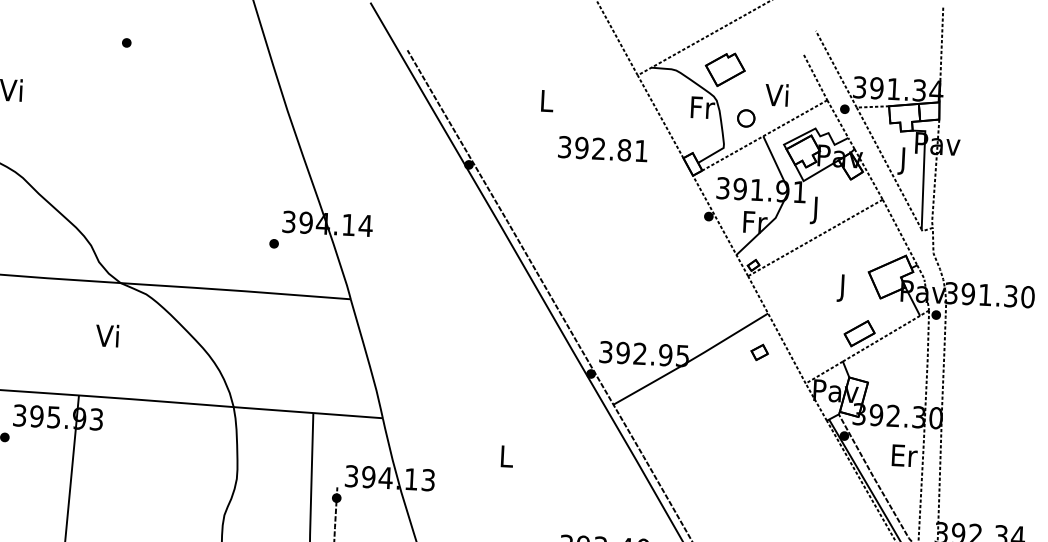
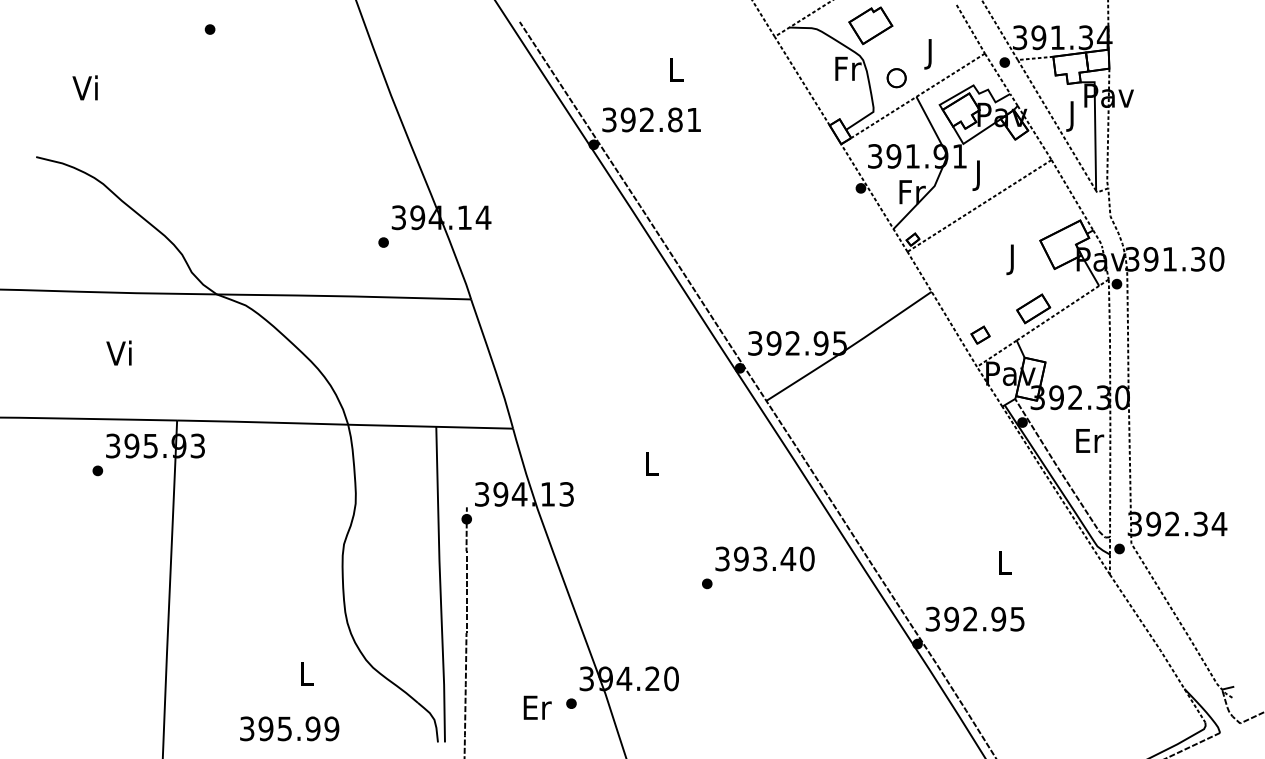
text: (776, 97) -> (928, 53), Vi -> J
text: (602, 148) -> (651, 119), moved
text: (106, 335) -> (118, 352), moved
part: (759, 351) -> (980, 334), moved

